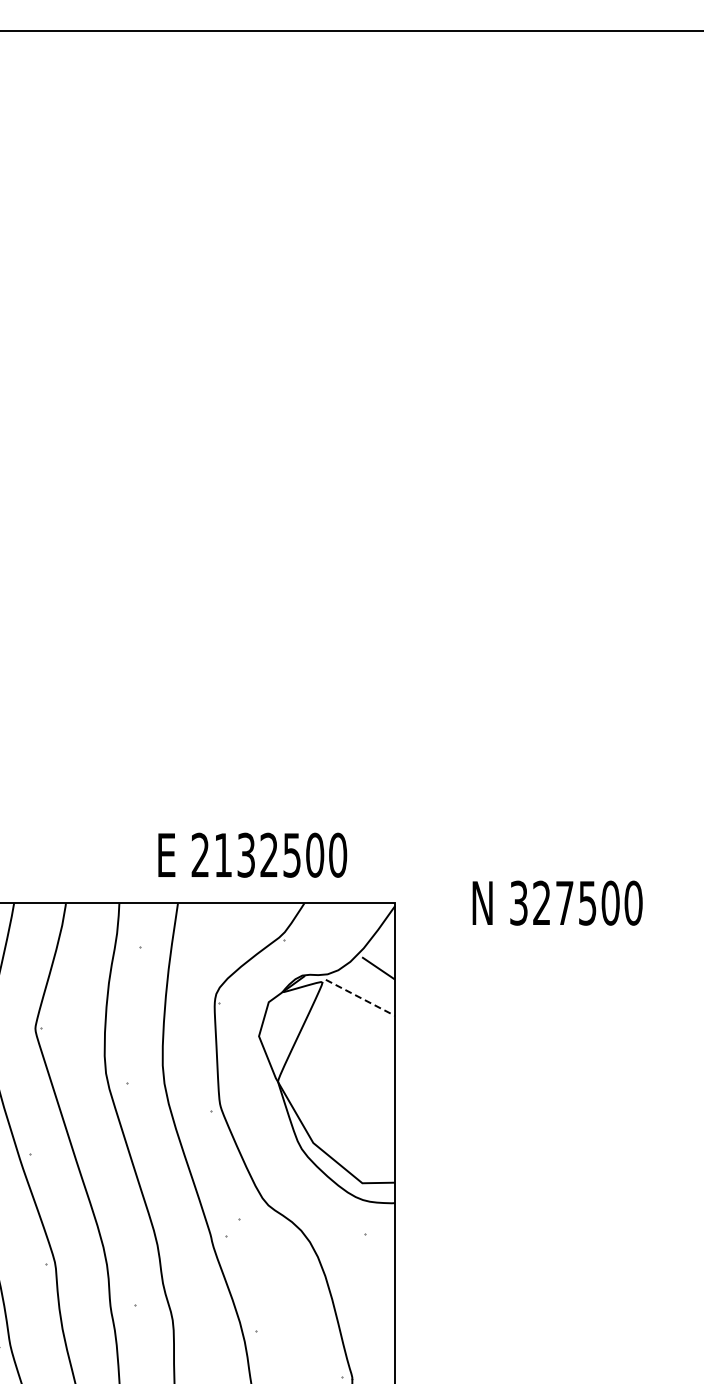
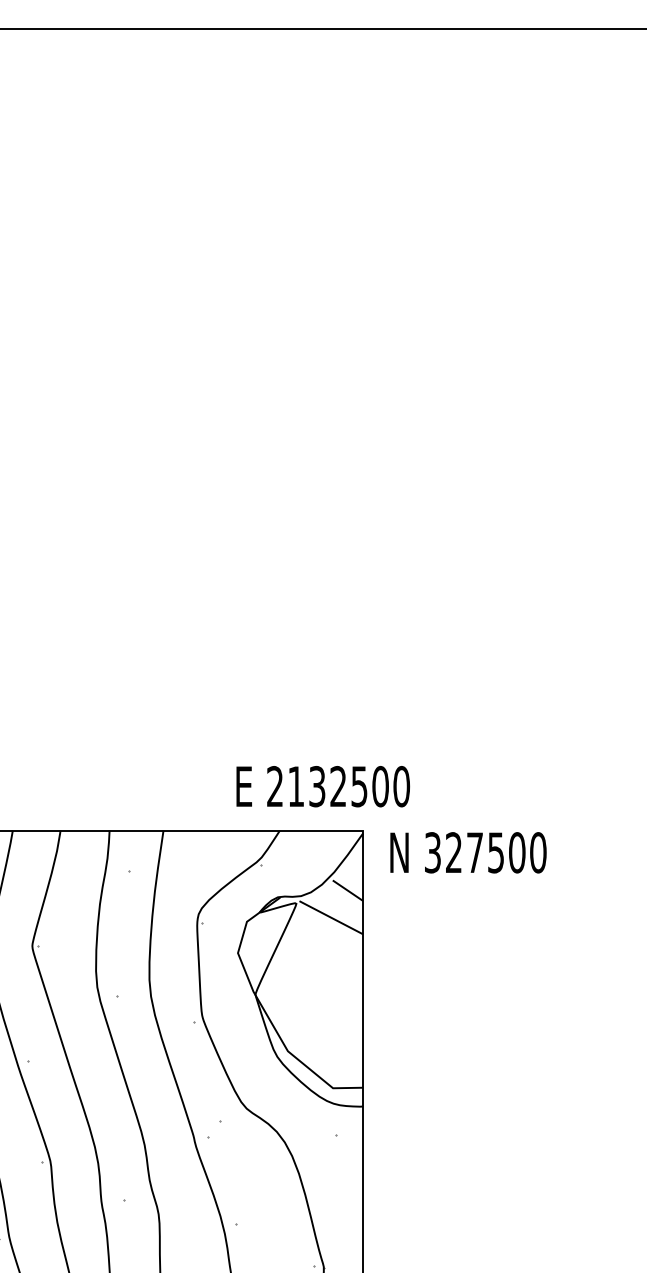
text: (252, 854) -> (323, 785), moved
text: (557, 902) -> (468, 852), moved
line: (360, 997) -> (331, 917), dashed -> solid

